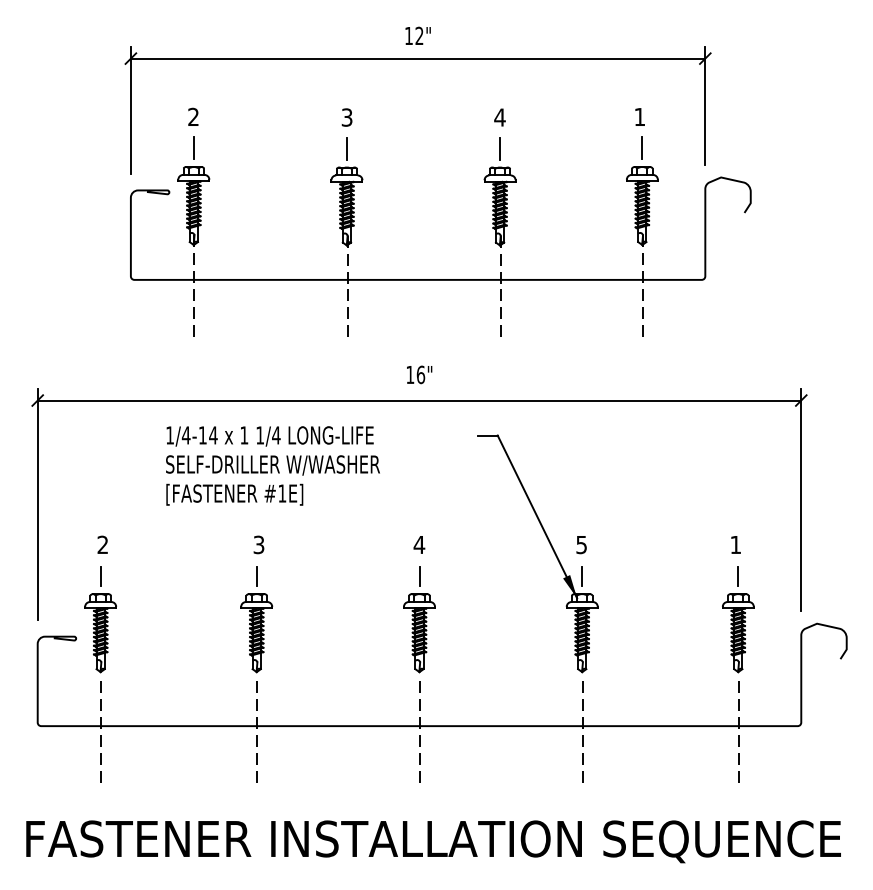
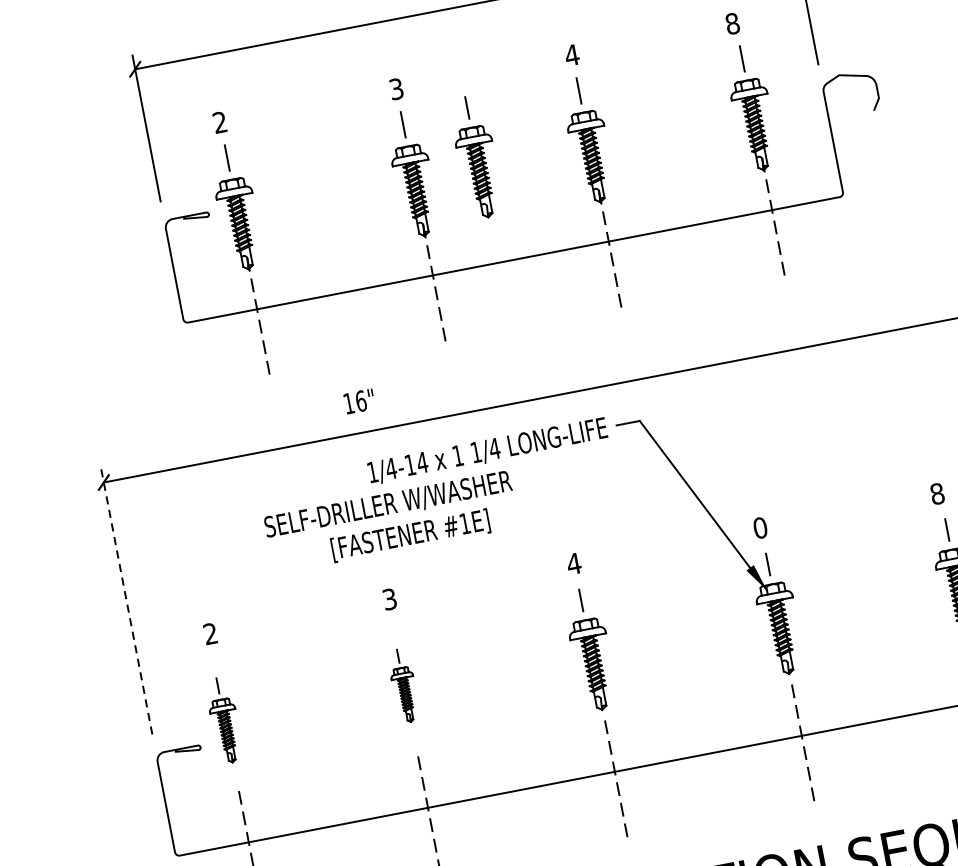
text: (639, 116) -> (732, 23), 1 -> 8
part: (403, 187) -> (476, 156), added
text: (419, 374) -> (359, 401), moved
text: (269, 436) -> (487, 451), moved
text: (234, 494) -> (410, 535), moved
line: (37, 504) -> (126, 601), solid -> dashed
text: (581, 544) -> (760, 527), 5 -> 0
text: (735, 544) -> (936, 493), 1 -> 8
part: (100, 619) -> (224, 720), size x0.7
part: (256, 619) -> (403, 685), size x0.6

